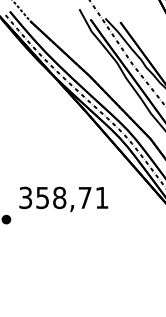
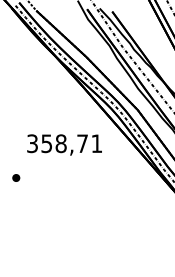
text: (63, 198) -> (64, 144), moved

